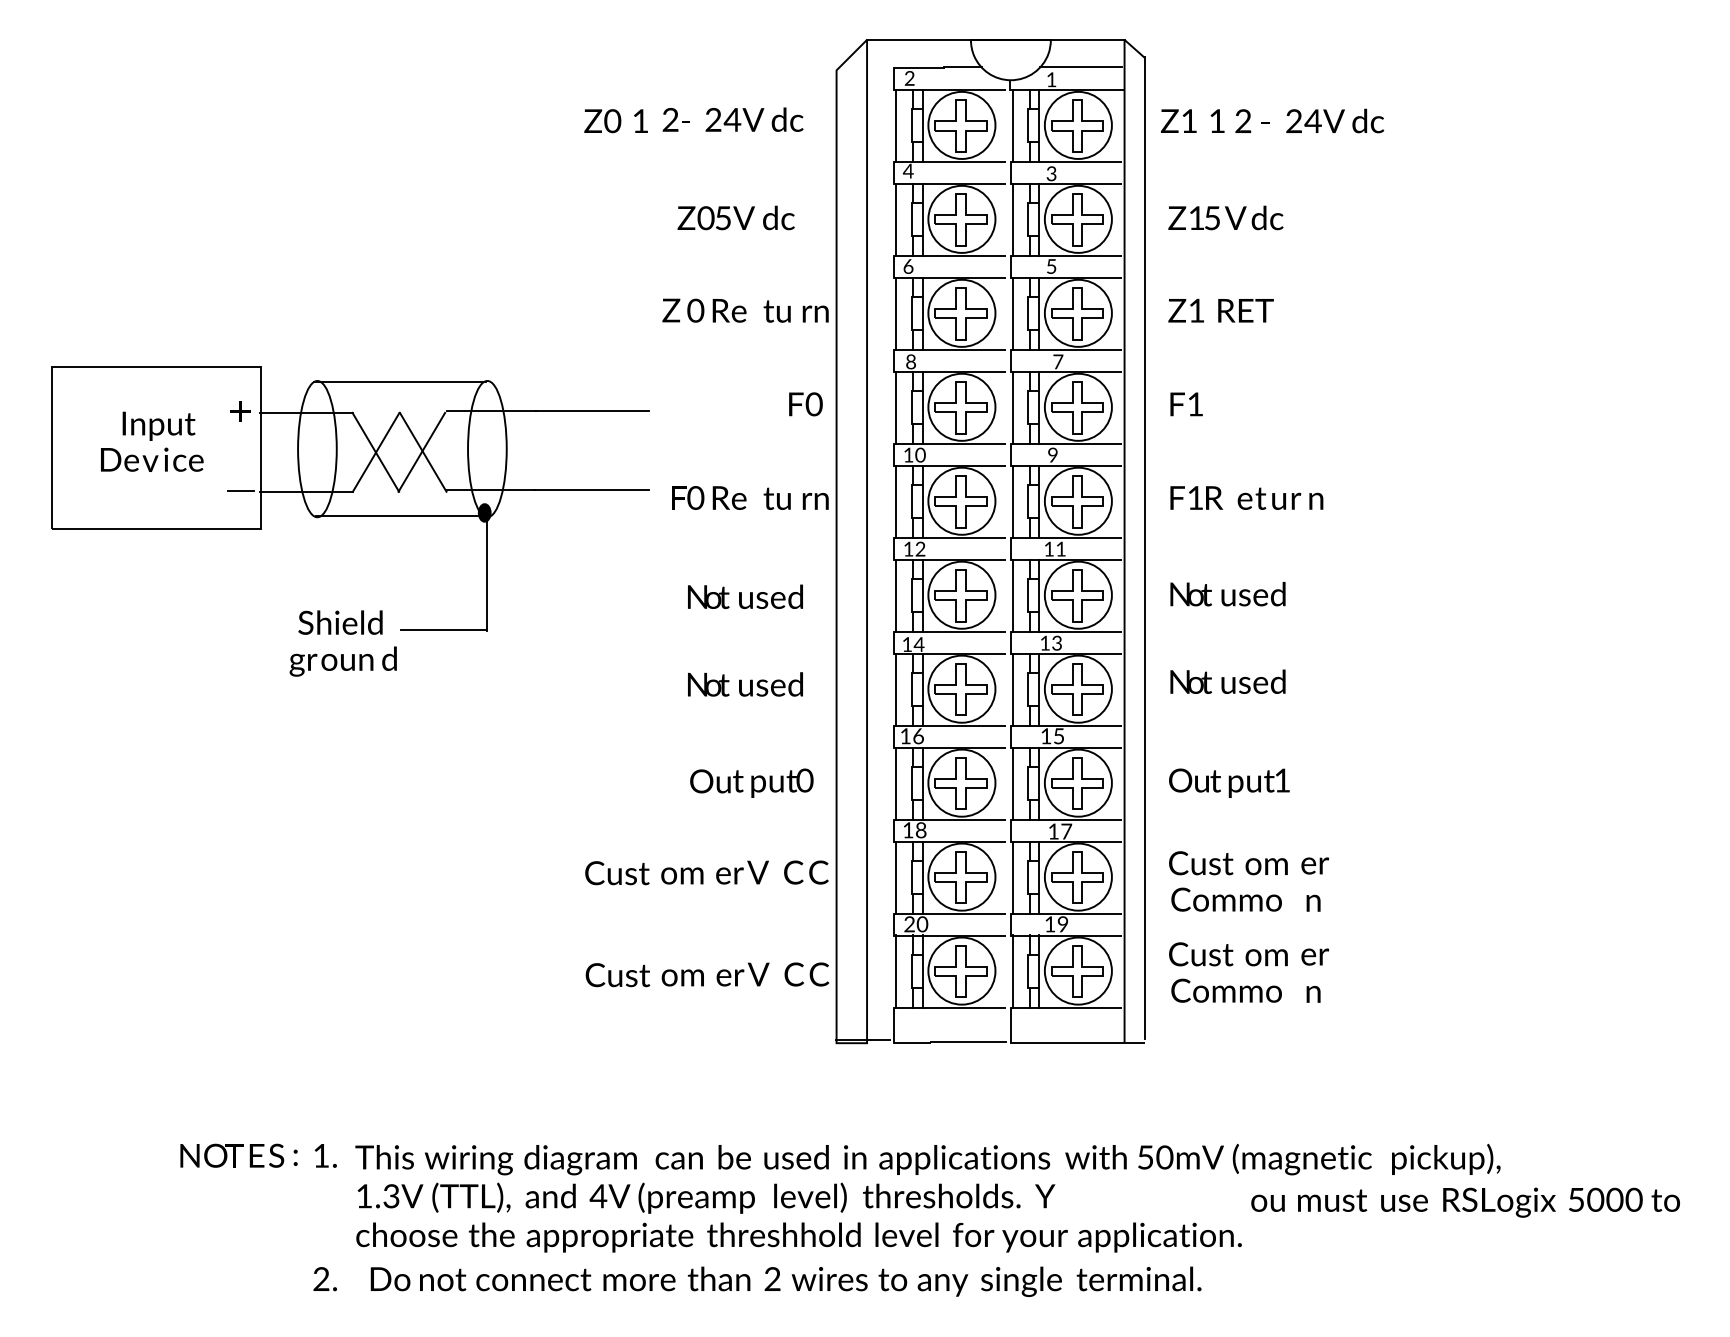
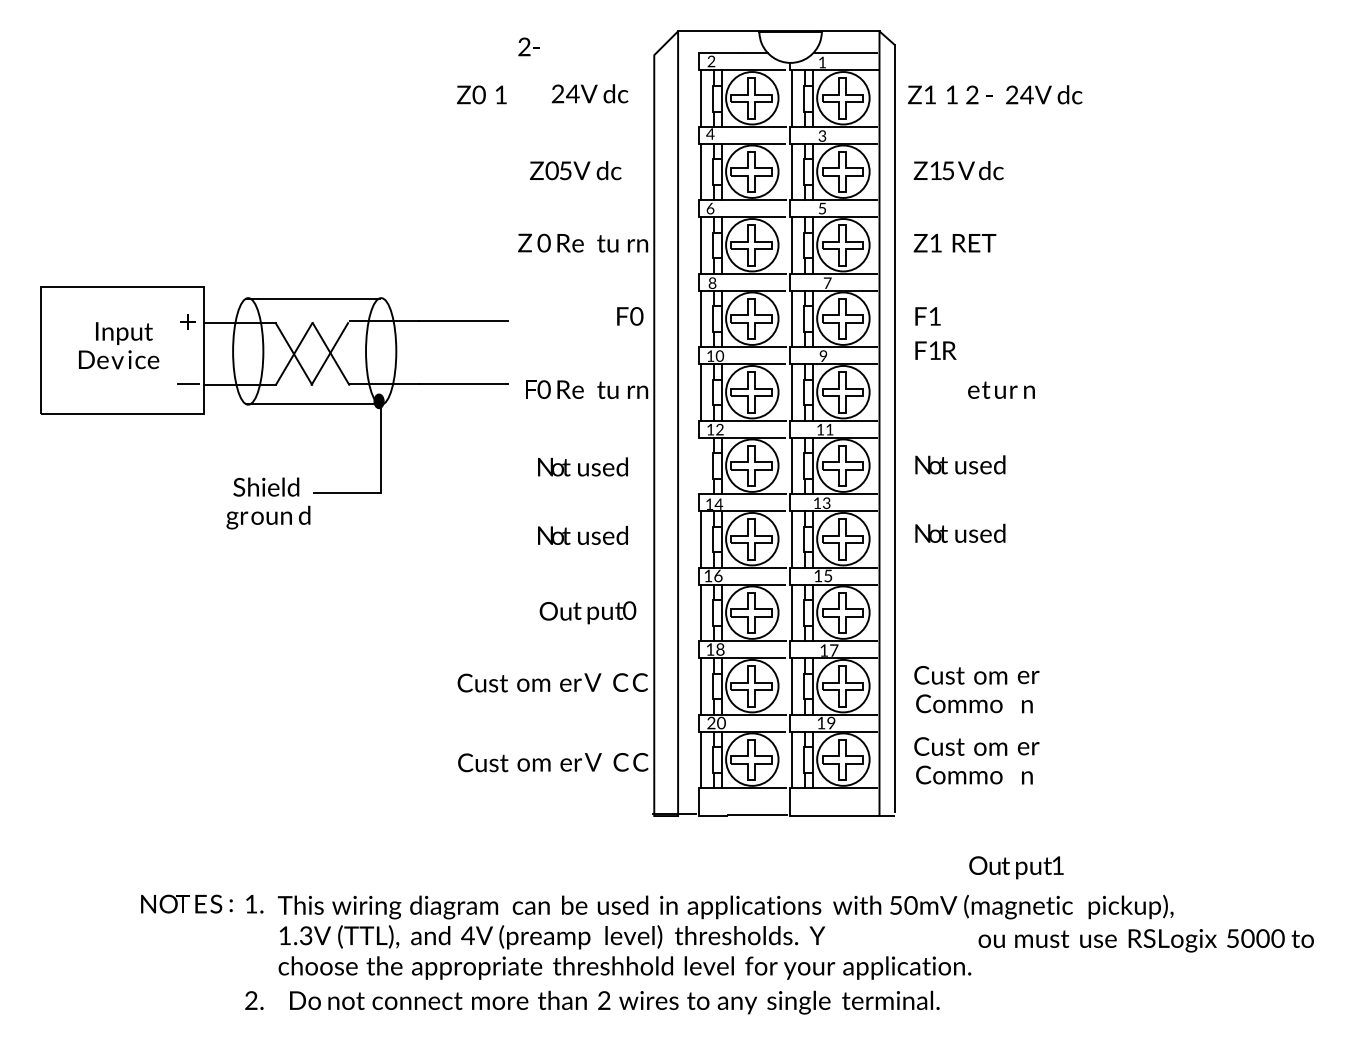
text: (675, 119) -> (528, 46), moved
text: (1196, 497) -> (935, 350), moved
line: (895, 594) -> (700, 465), removed
text: (1229, 782) -> (1016, 867), moved

